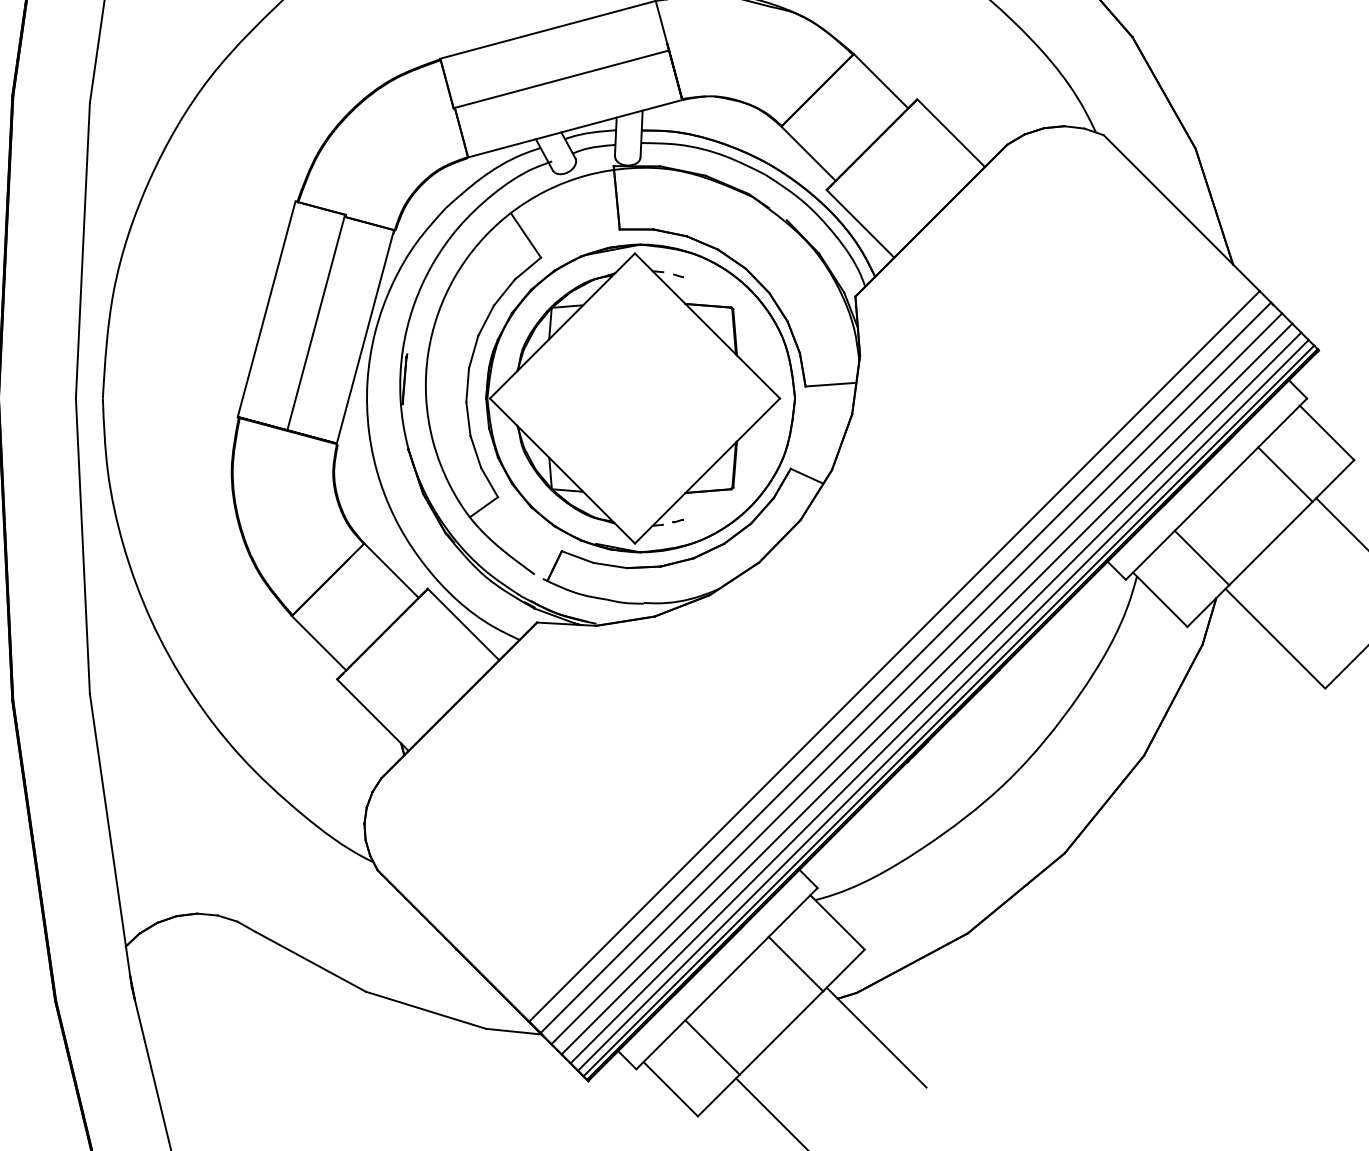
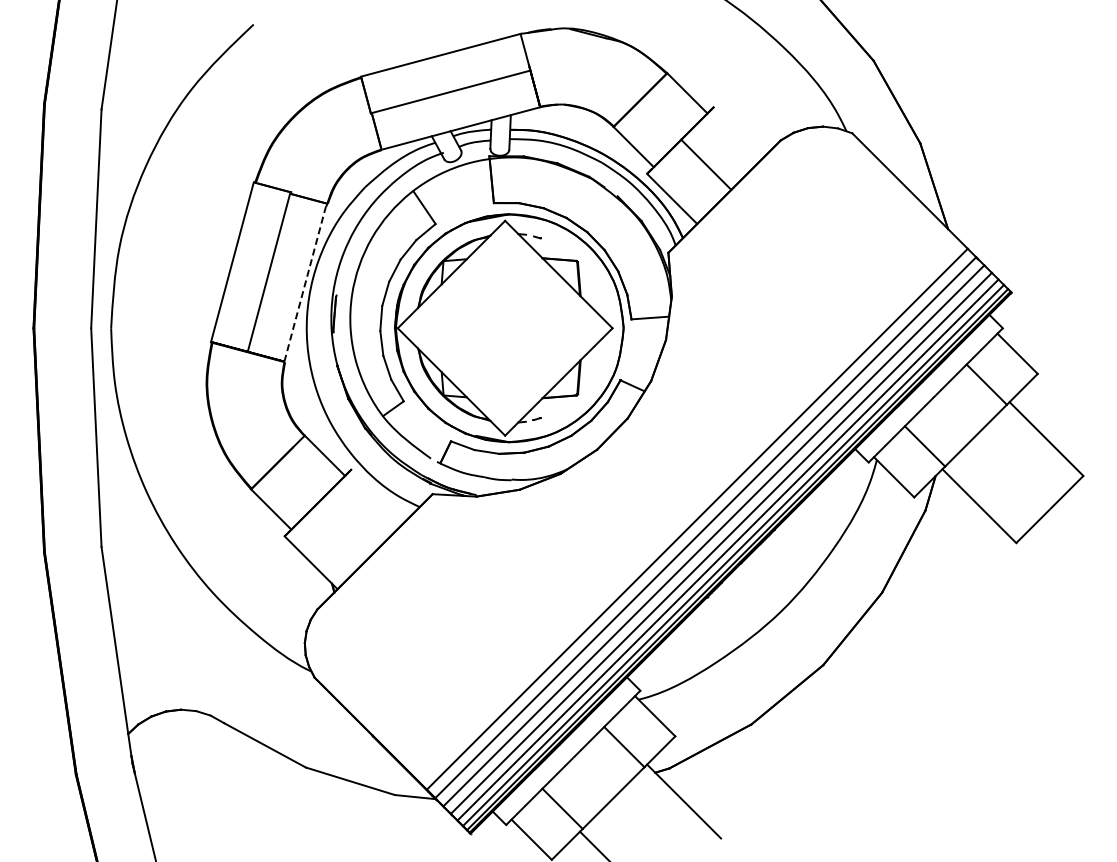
line: (951, 132) -> (706, 164), moved
line: (365, 336) -> (305, 282), solid -> dashed
line: (462, 624) -> (377, 495), removed

